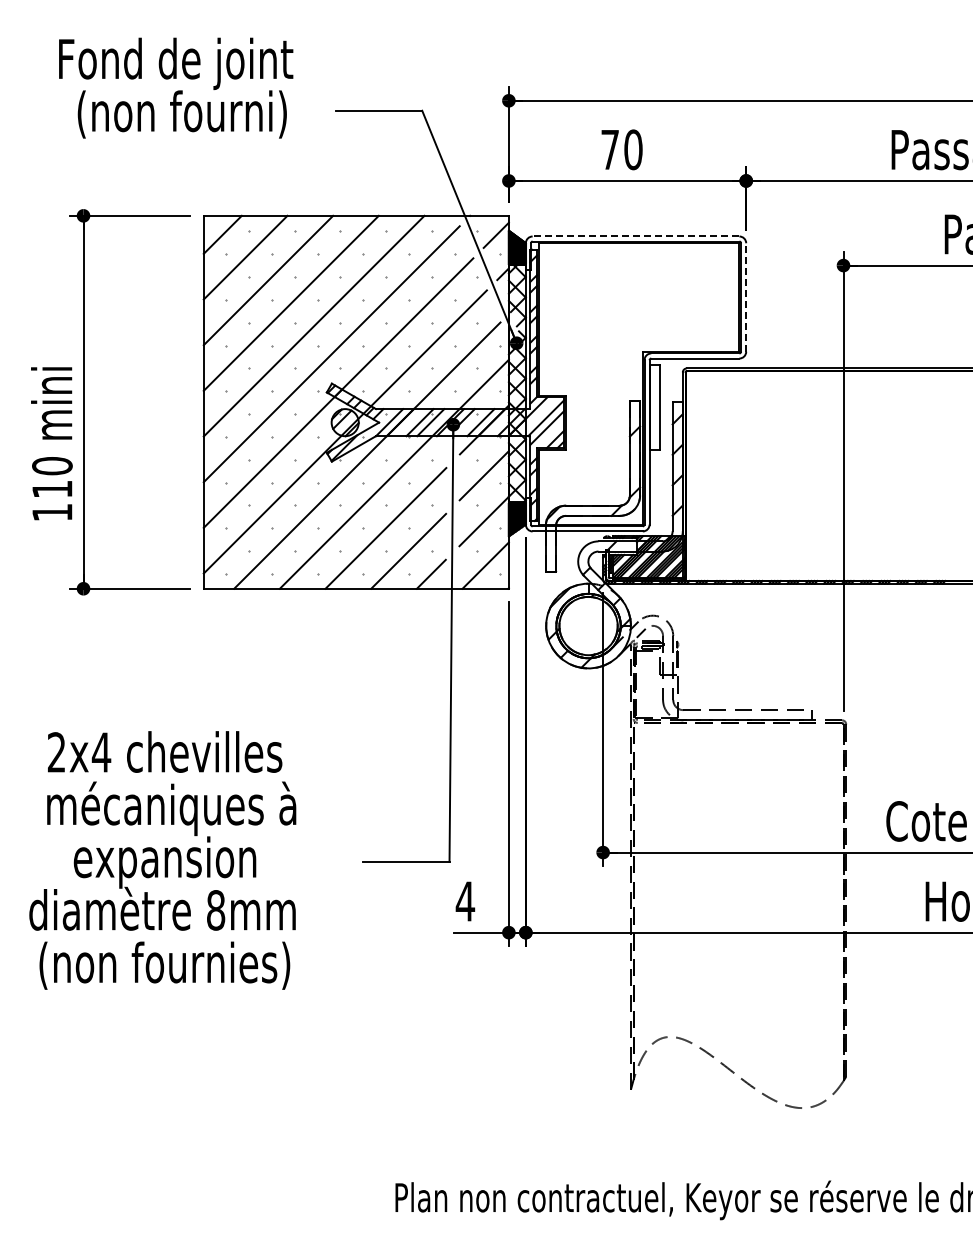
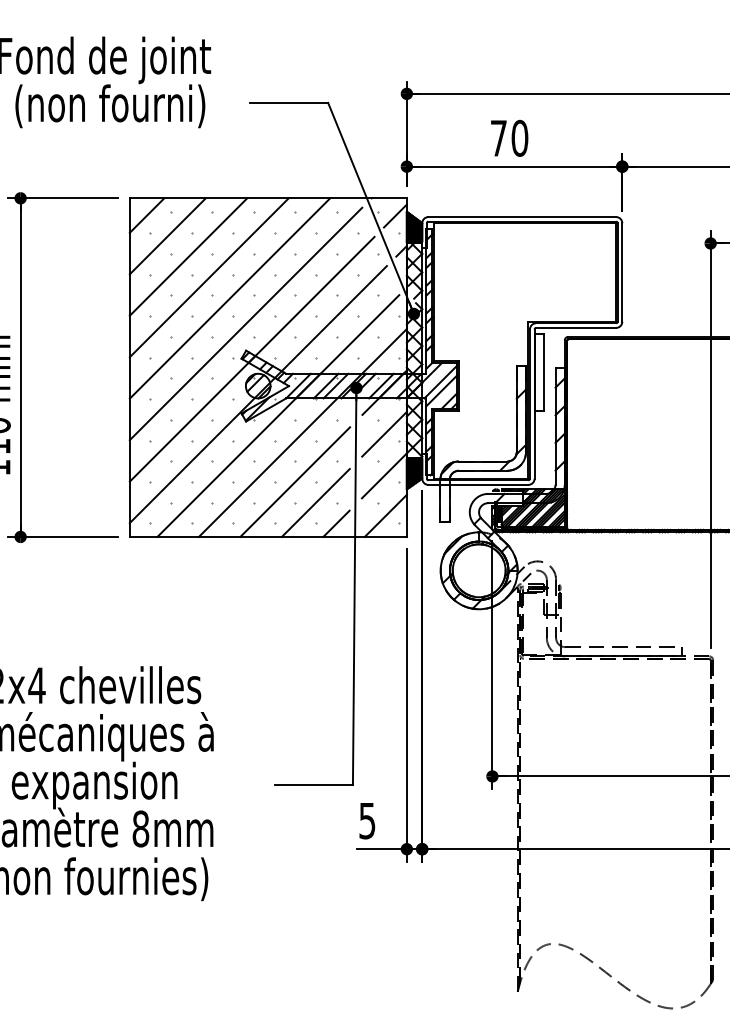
line: (635, 236) -> (521, 217), dashed -> solid
line: (746, 297) -> (622, 272), dashed -> solid
text: (465, 901) -> (367, 820), 4 -> 5

